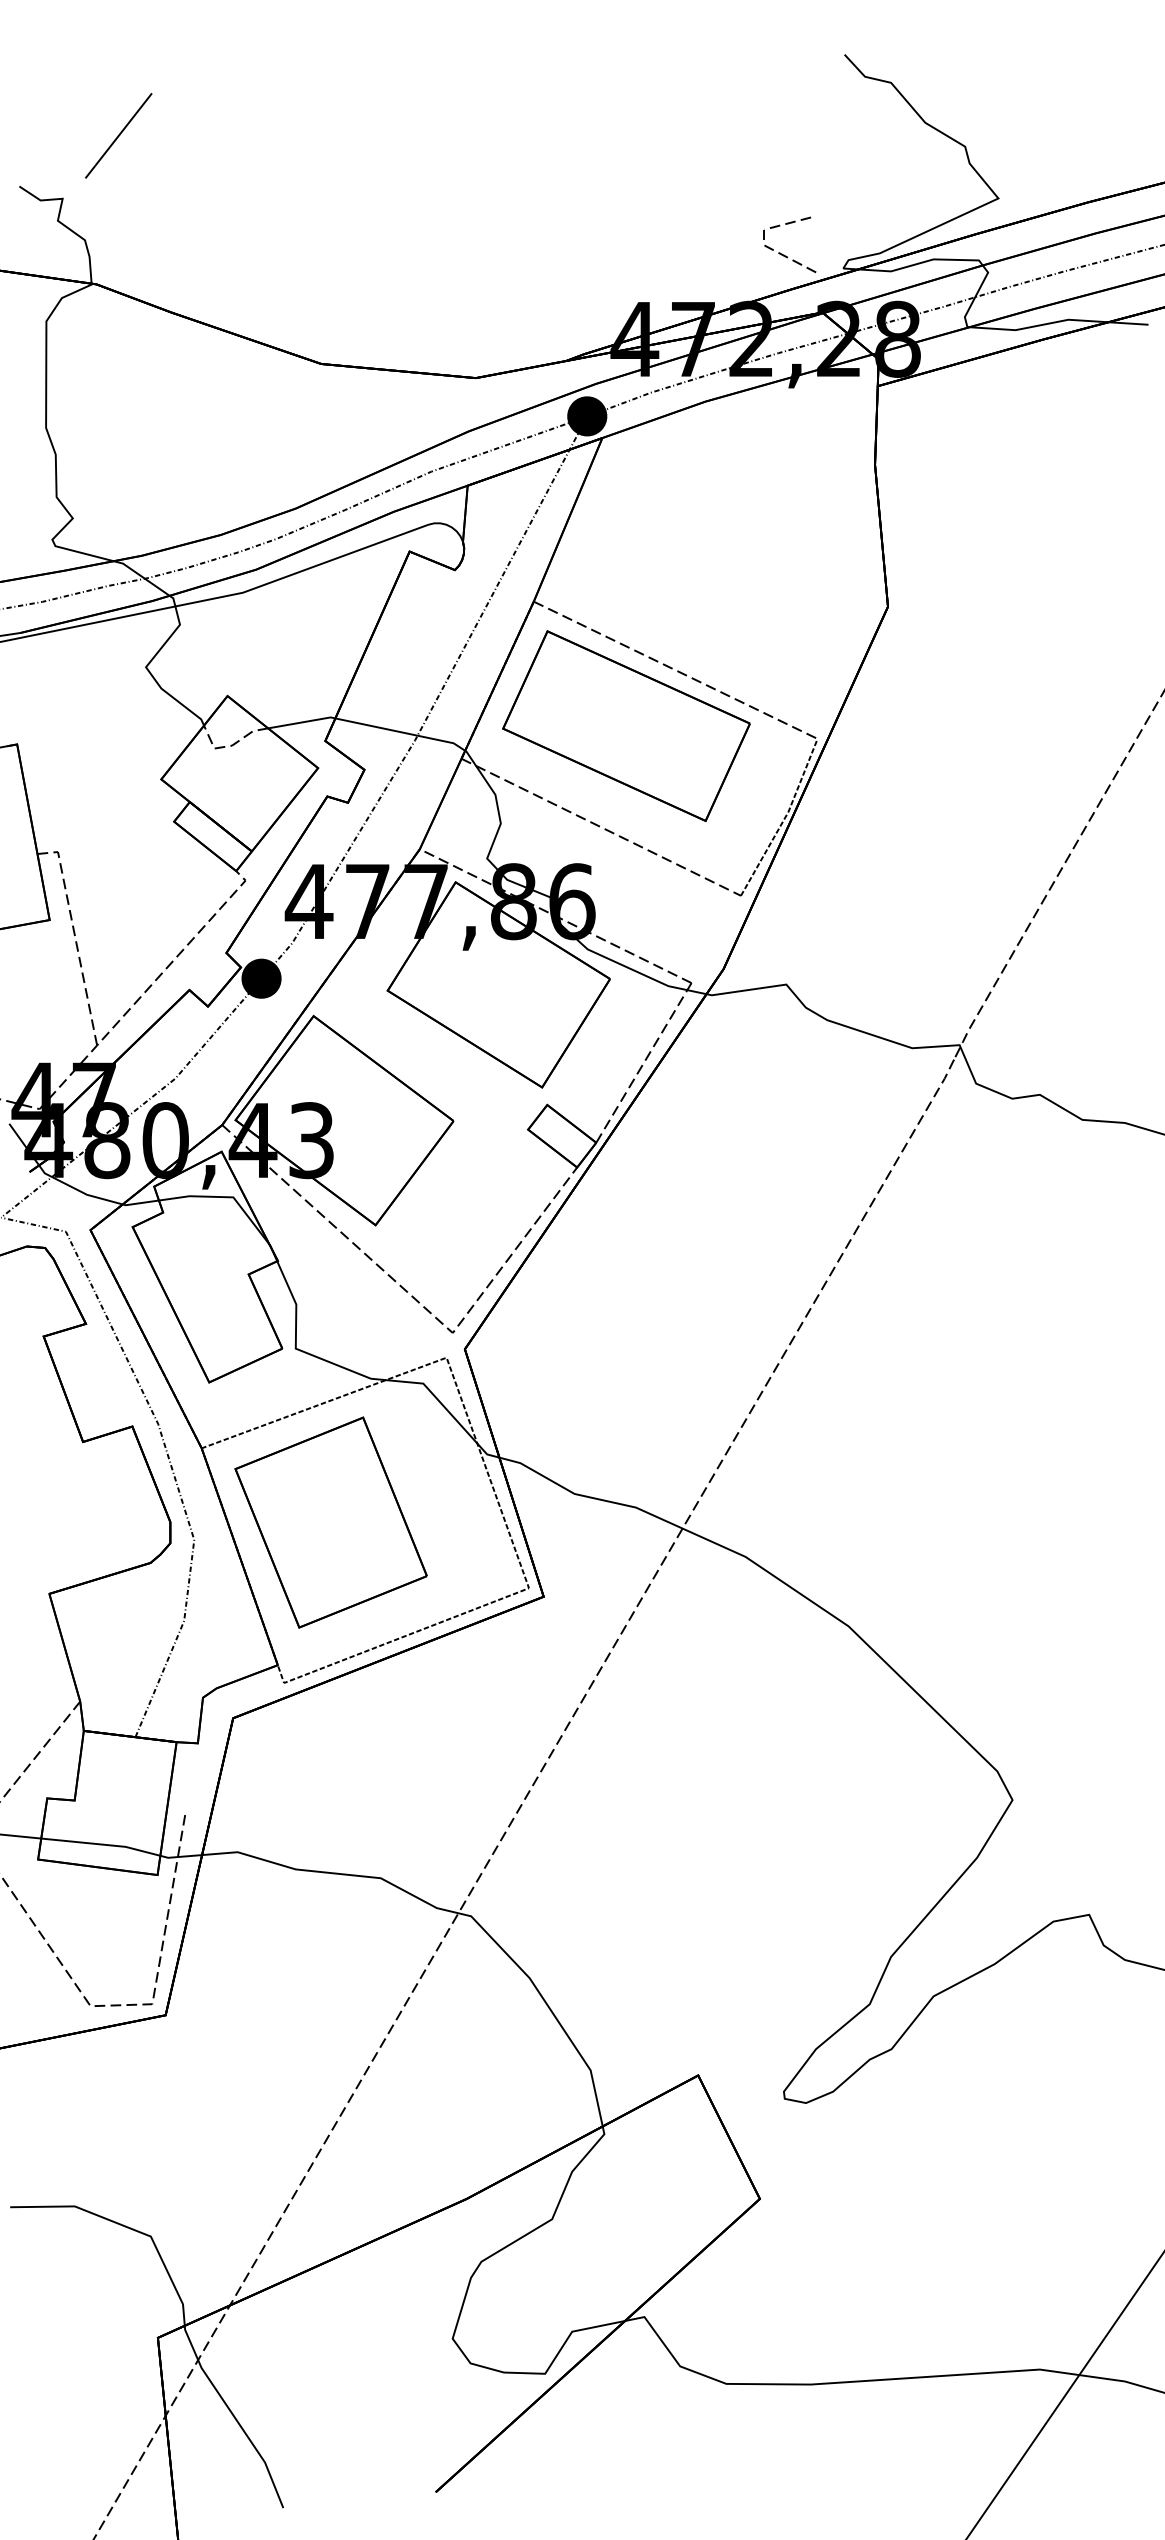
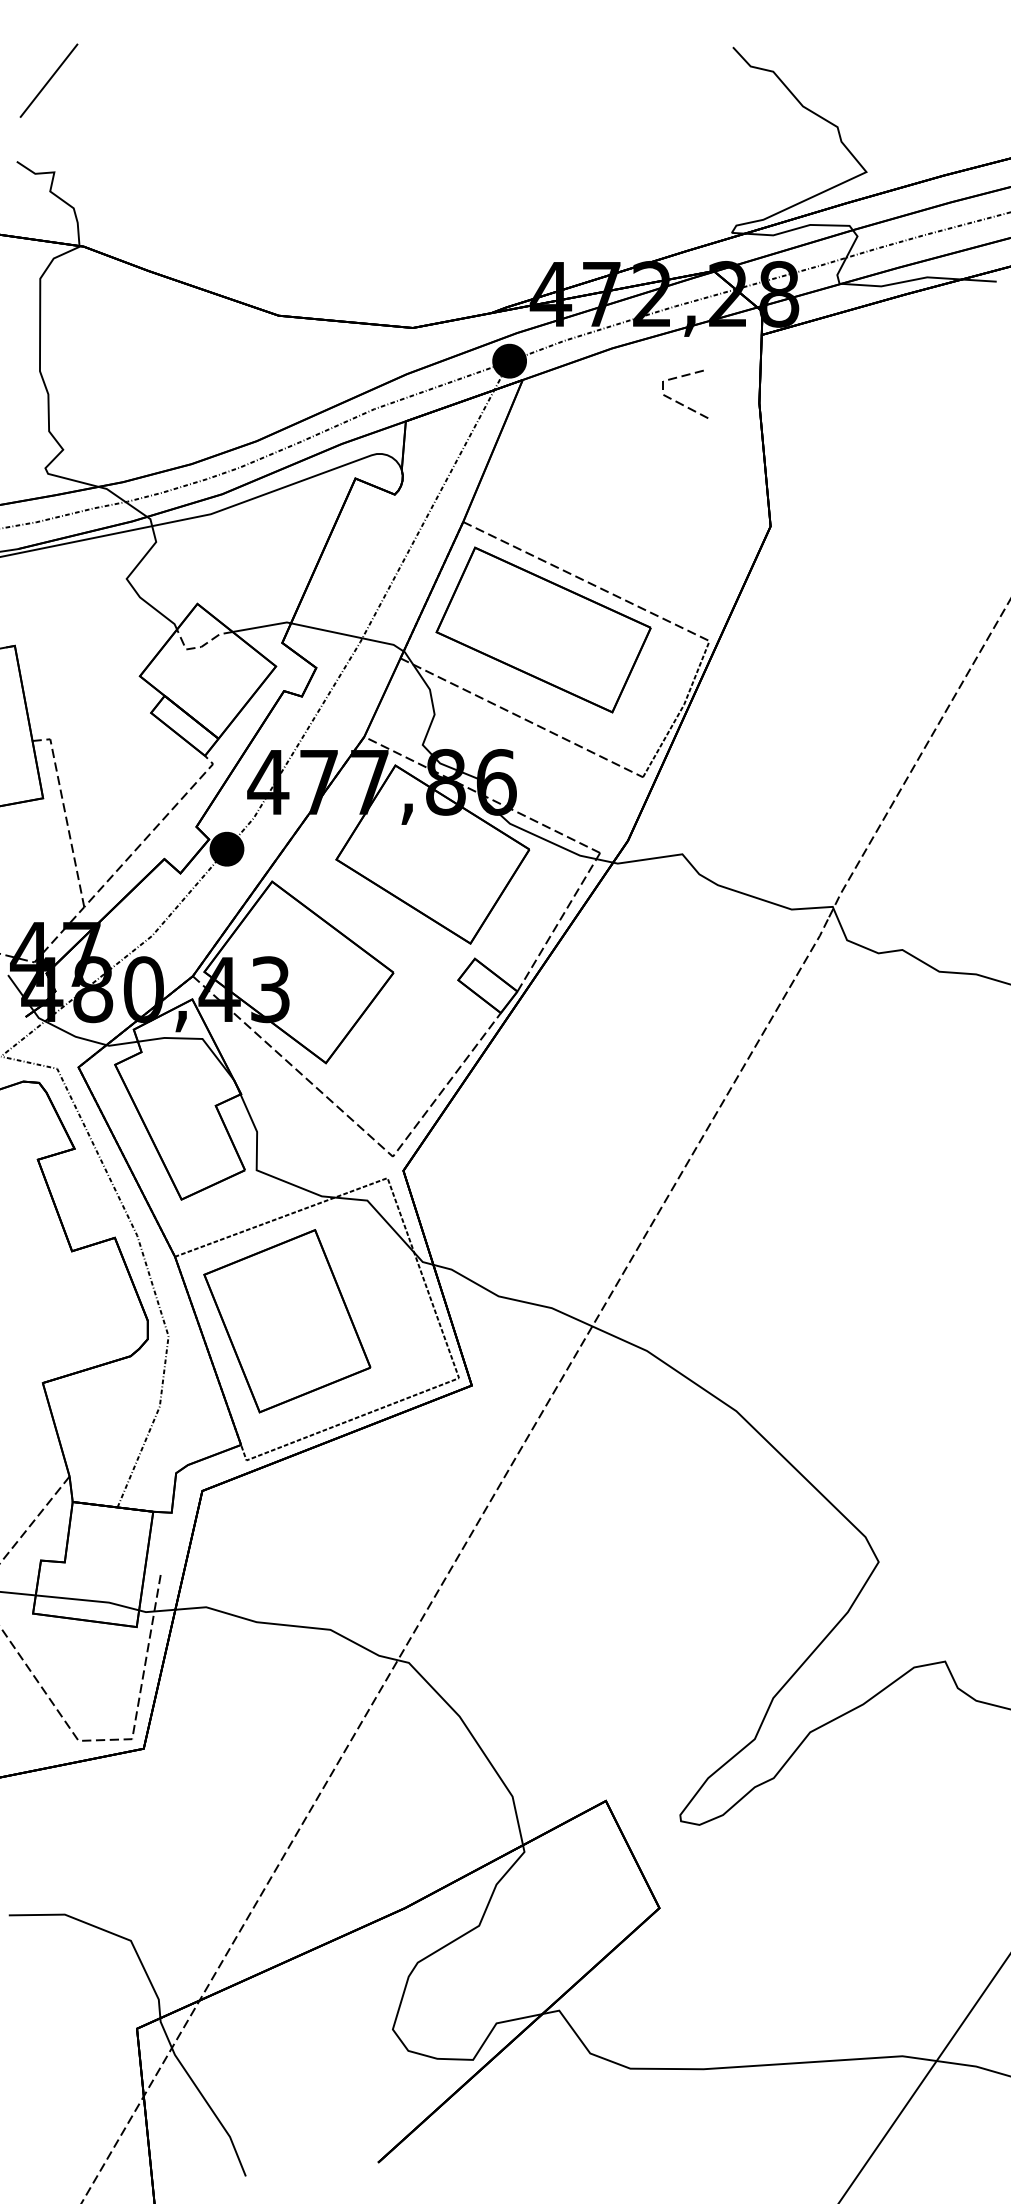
line: (118, 135) -> (48, 80), moved
line: (784, 254) -> (680, 402), moved

